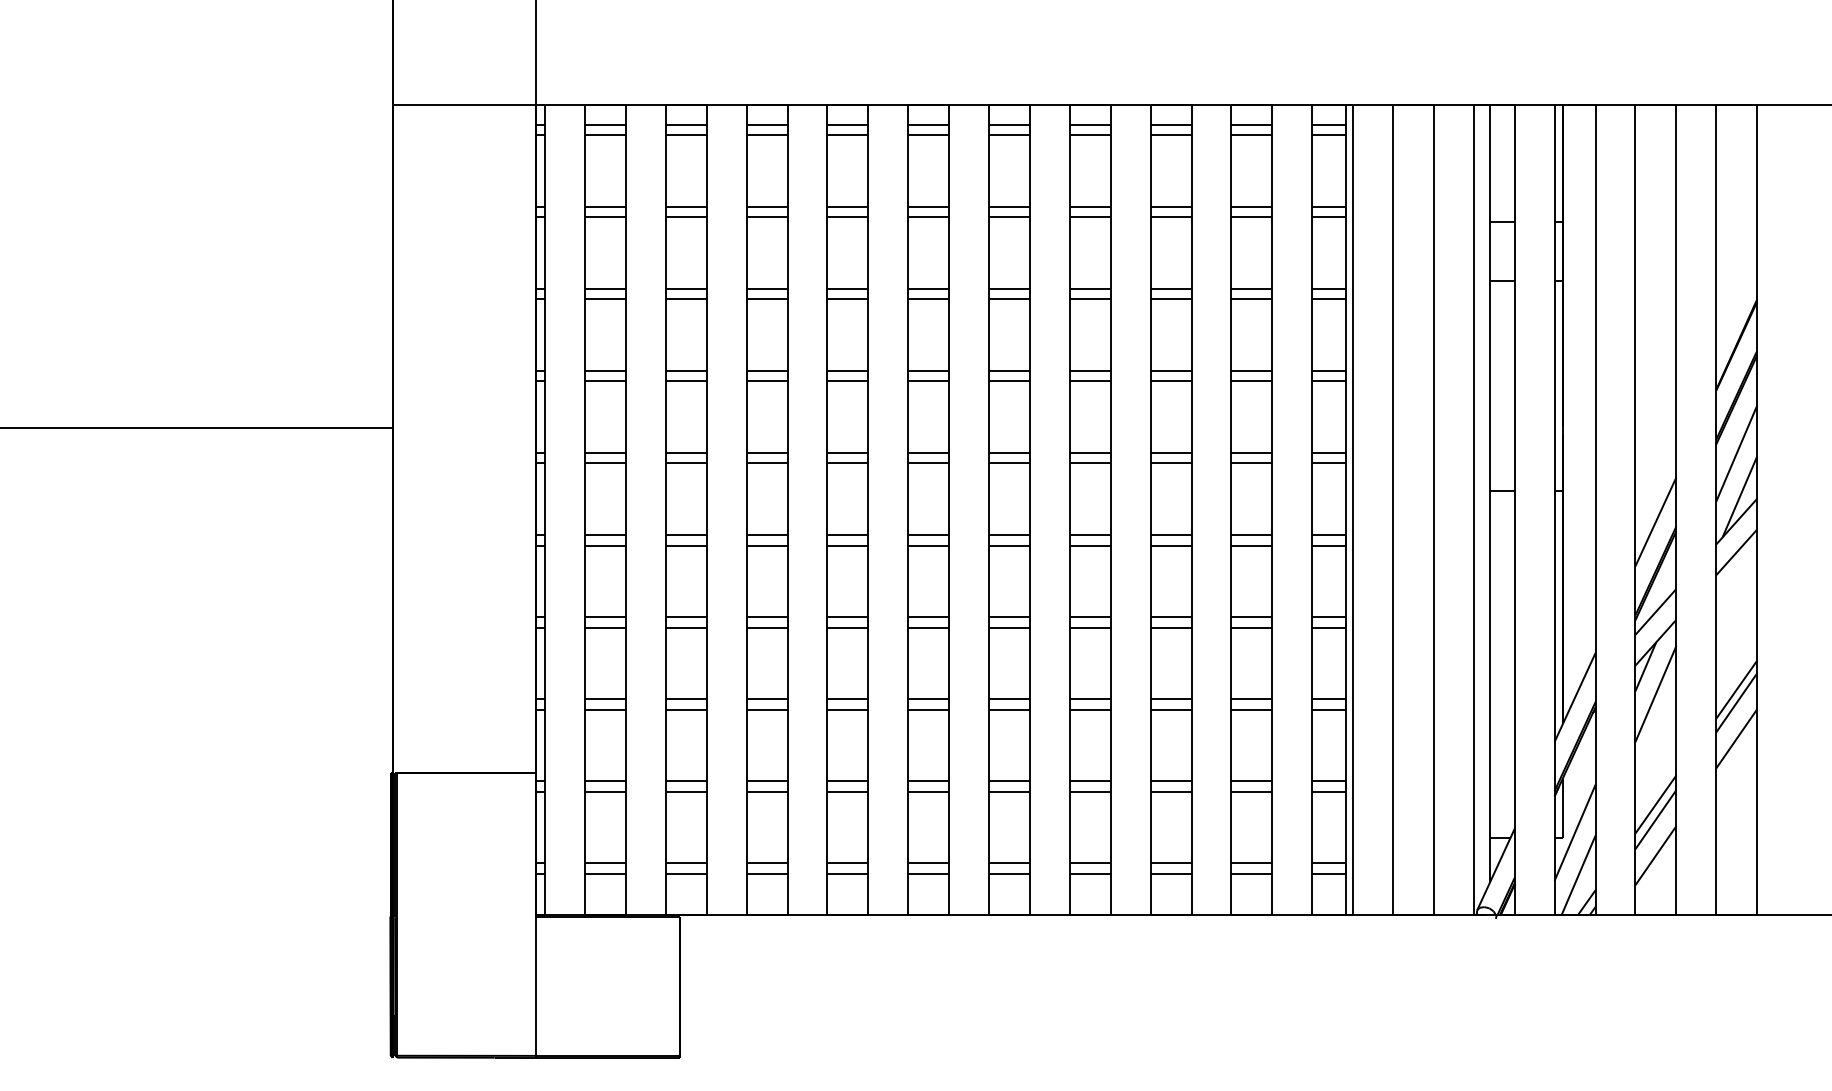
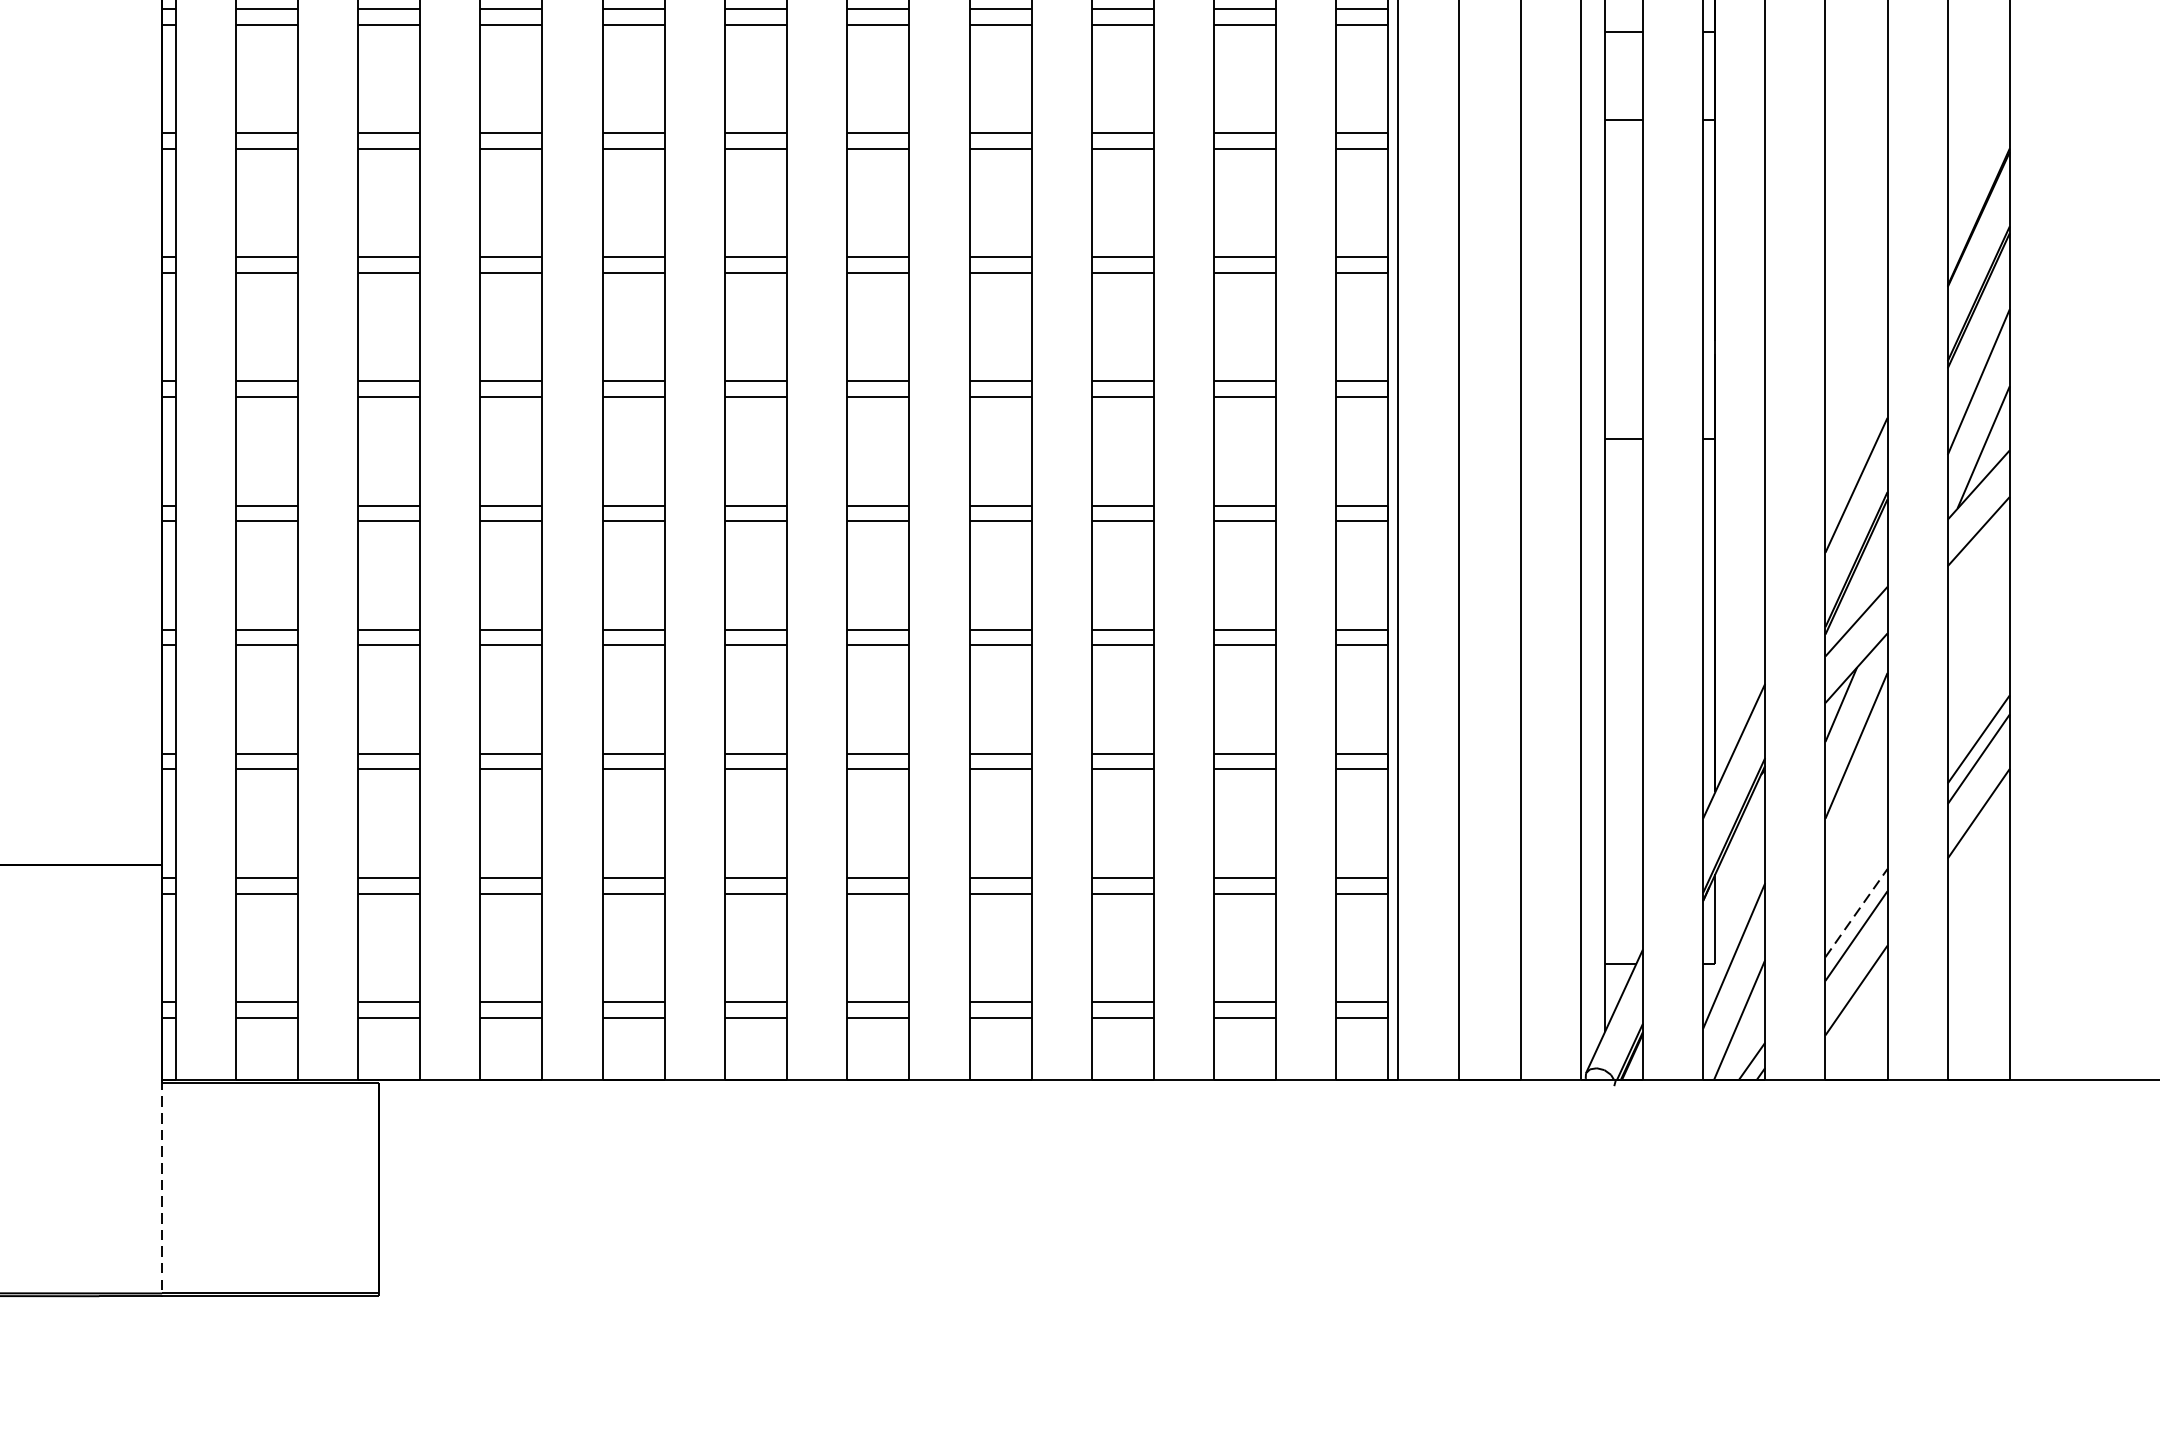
line: (1655, 804) -> (1855, 913), solid -> dashed
line: (536, 986) -> (162, 1188), solid -> dashed

